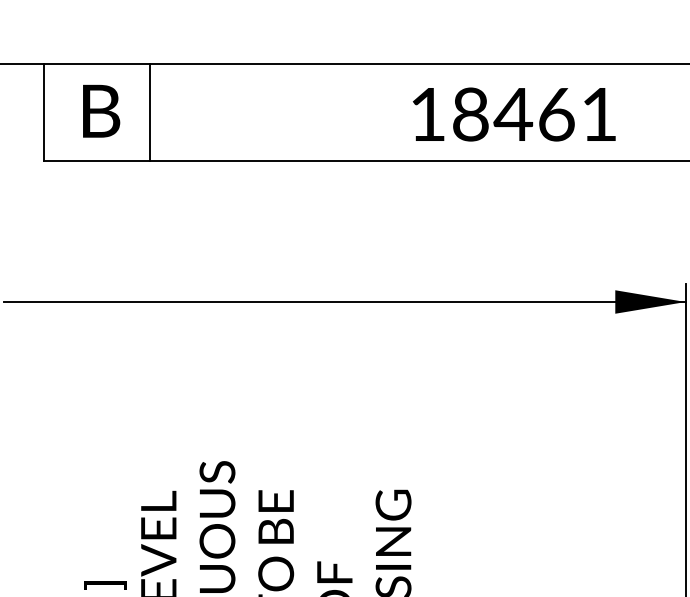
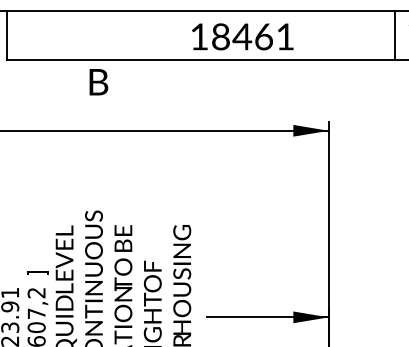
text: (100, 111) -> (98, 82), moved
line: (150, 111) -> (60, 35), removed

